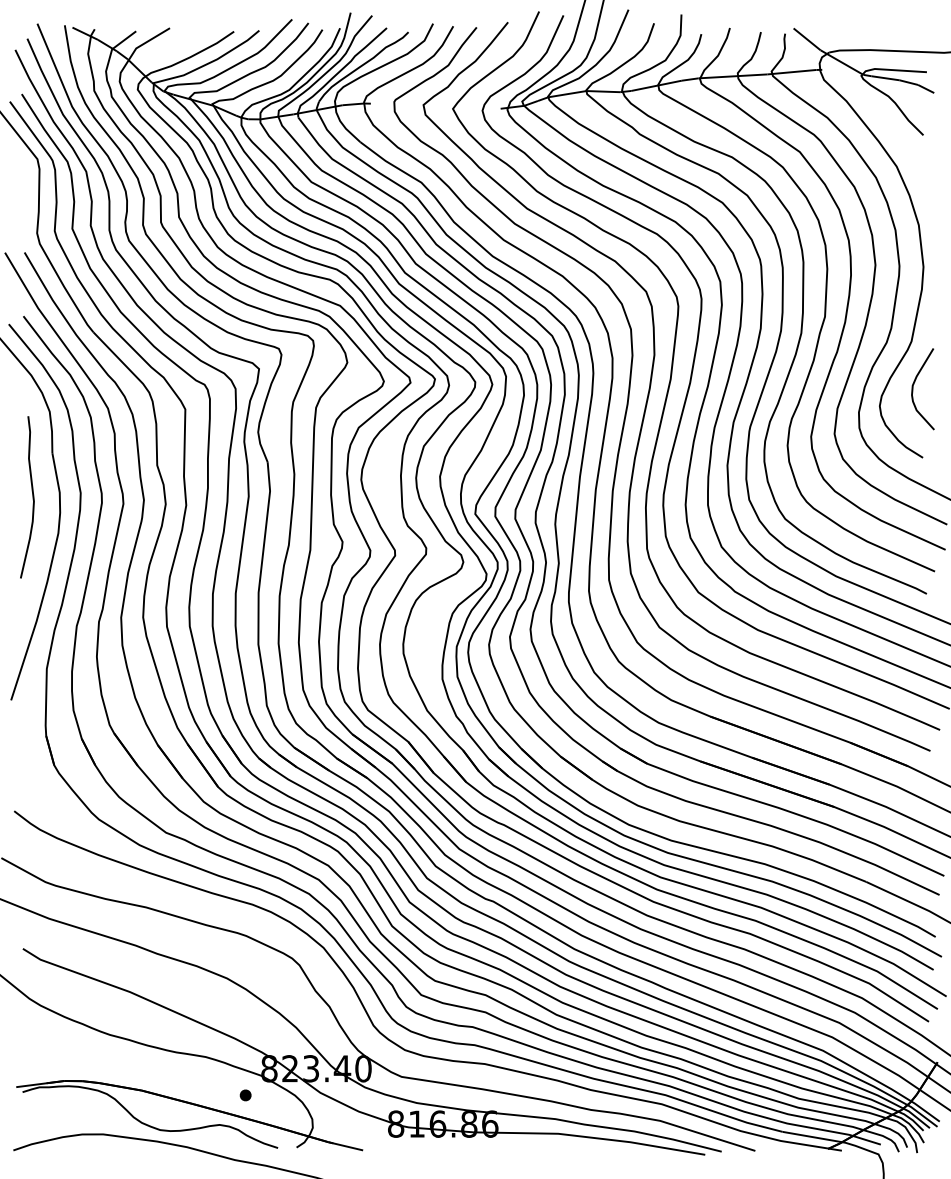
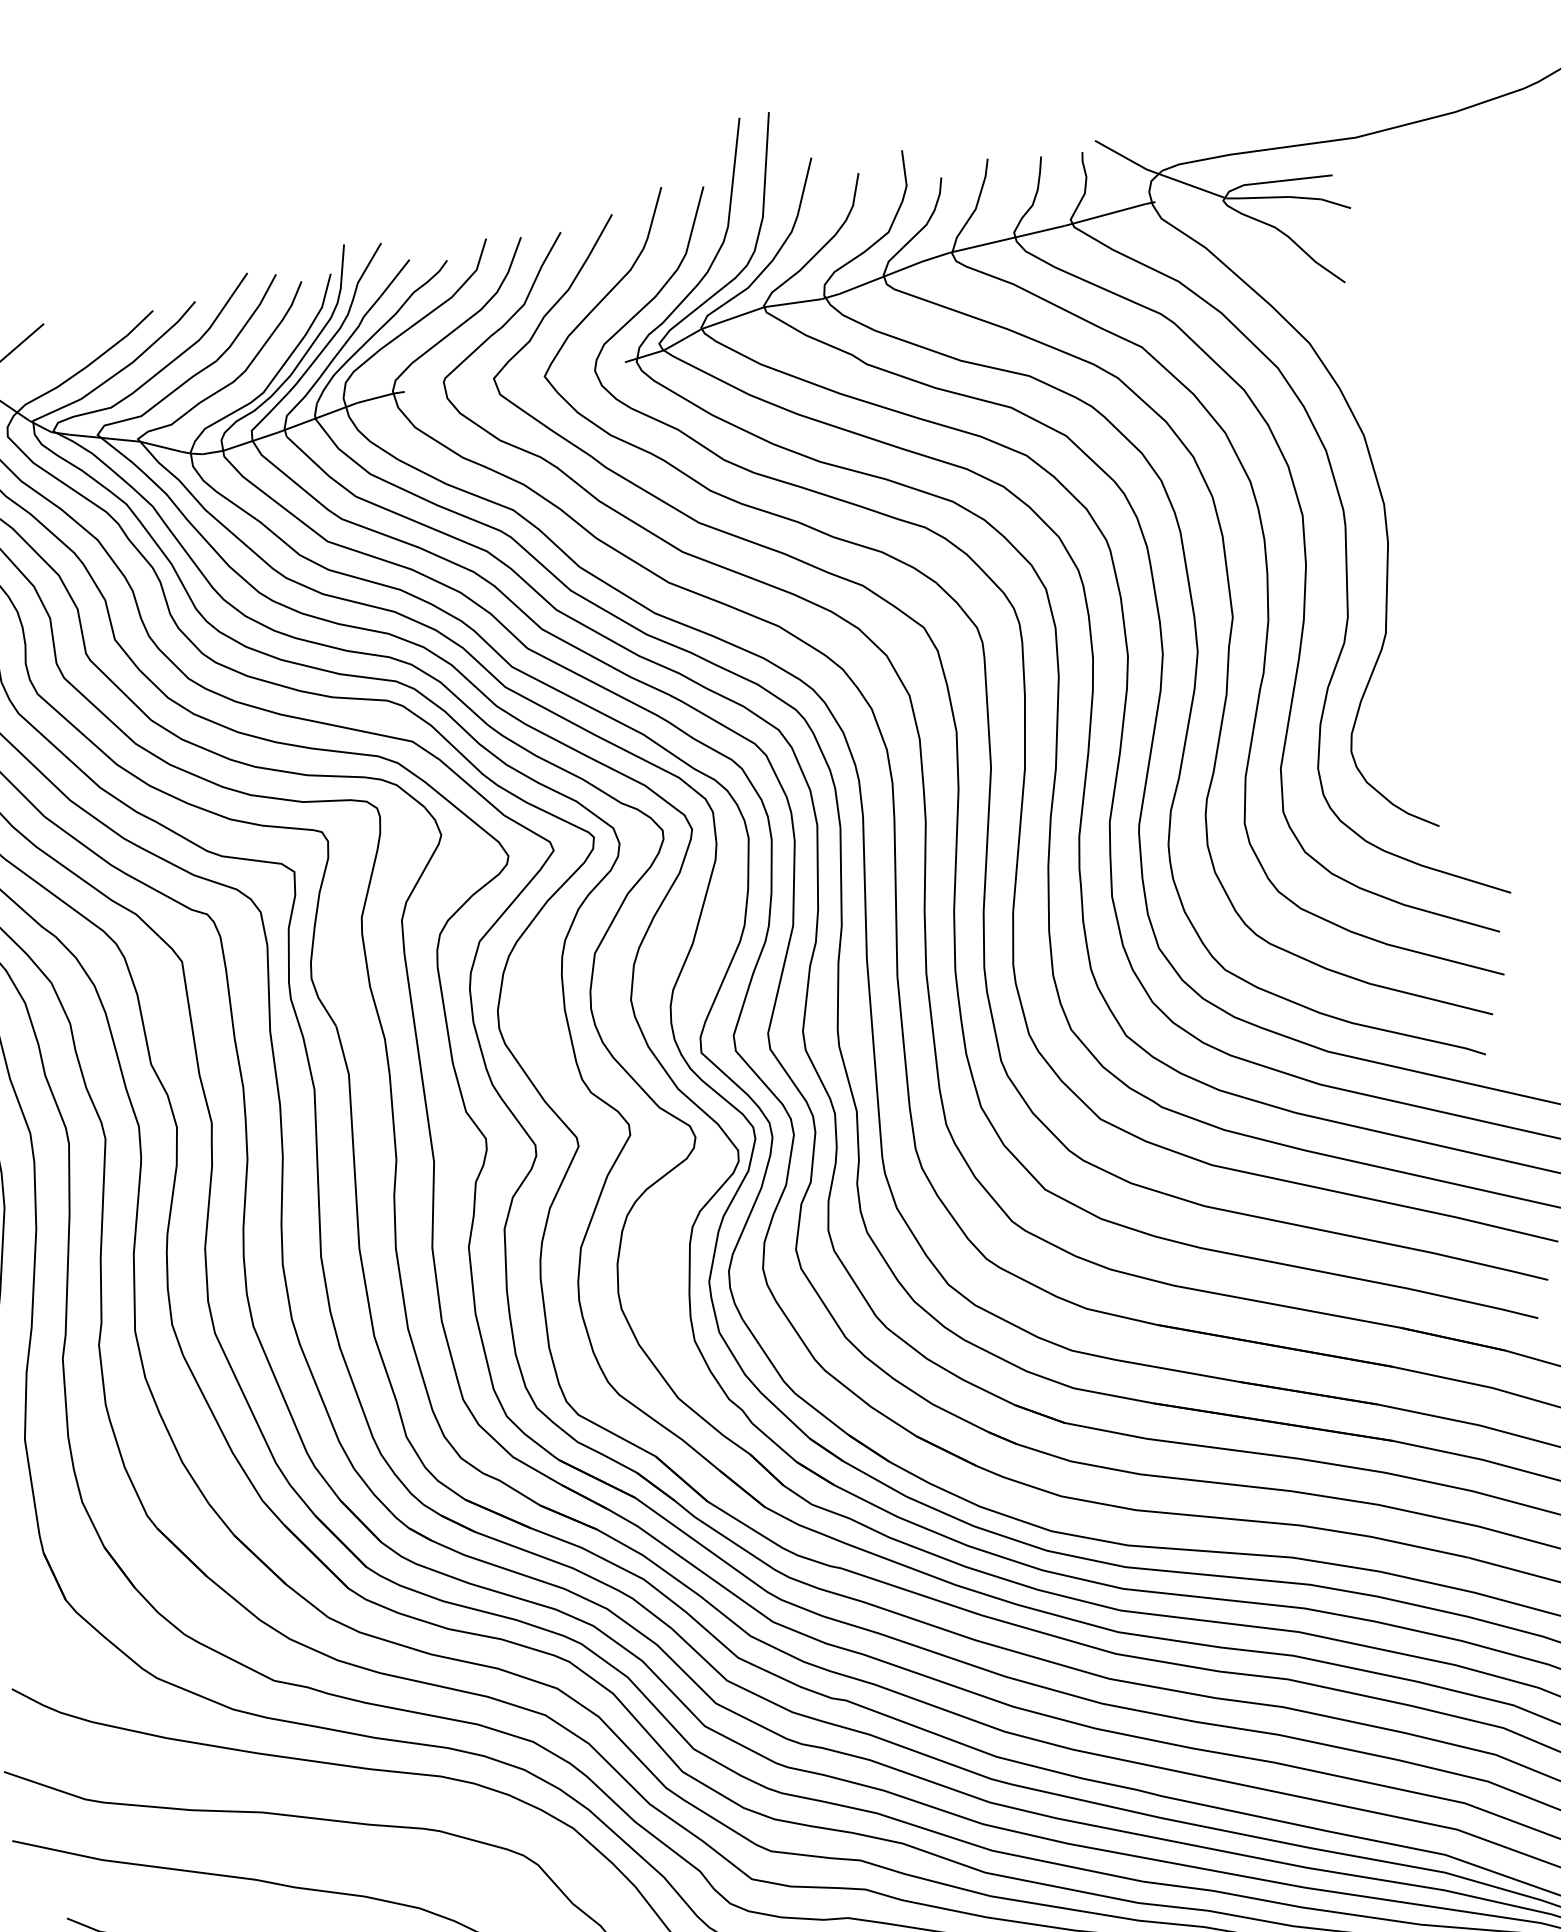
curve: (913, 389) -> (1403, 713), removed

